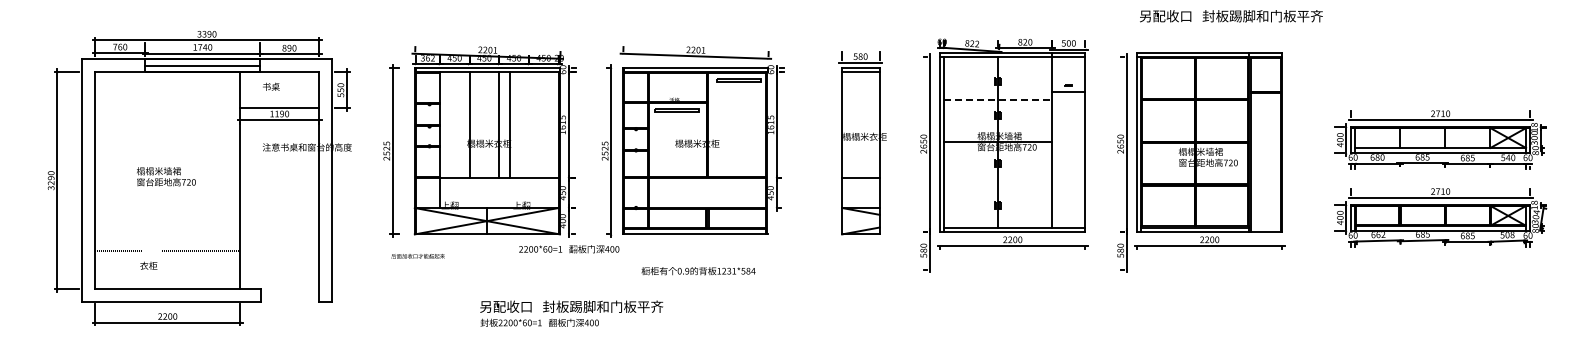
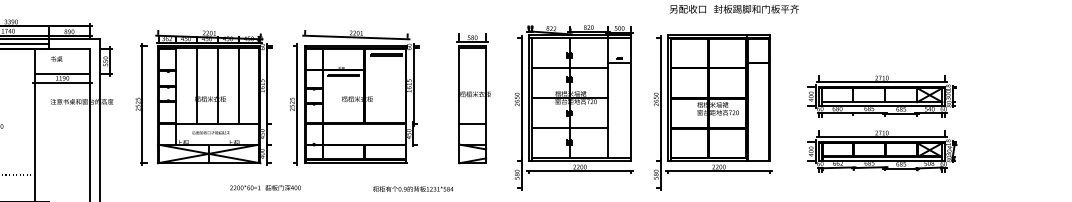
line: (998, 99) -> (569, 68), dashed -> solid
line: (509, 124) -> (238, 85), moved
line: (998, 184) -> (569, 128), added
text: (569, 249) -> (265, 188), moved
text: (417, 256) -> (210, 132), moved
text: (698, 271) -> (413, 189), moved

